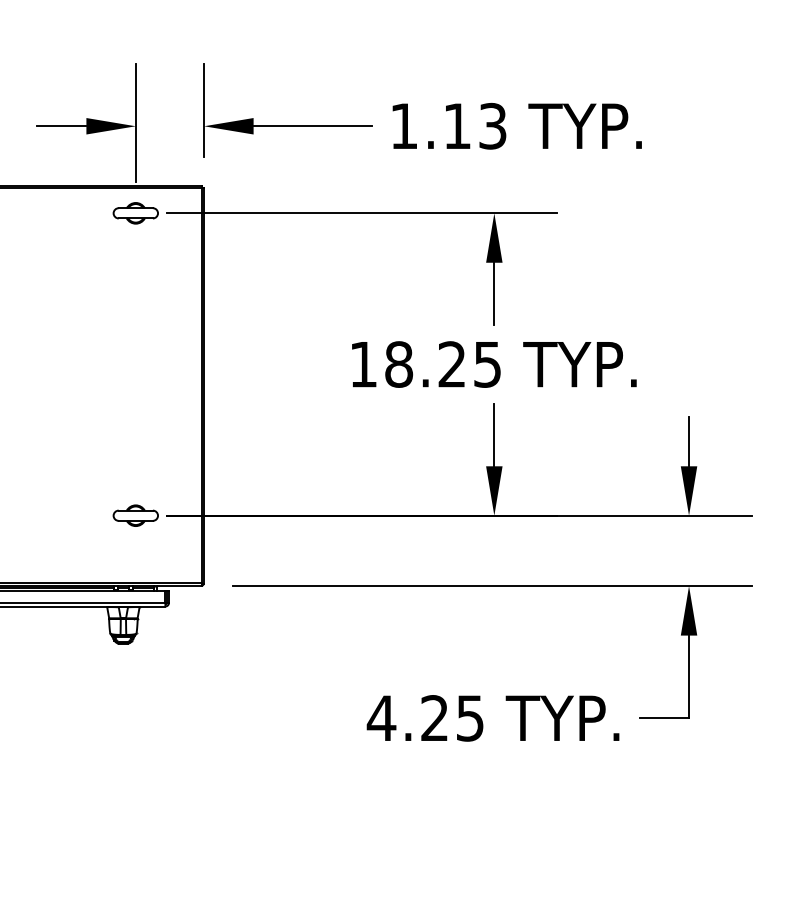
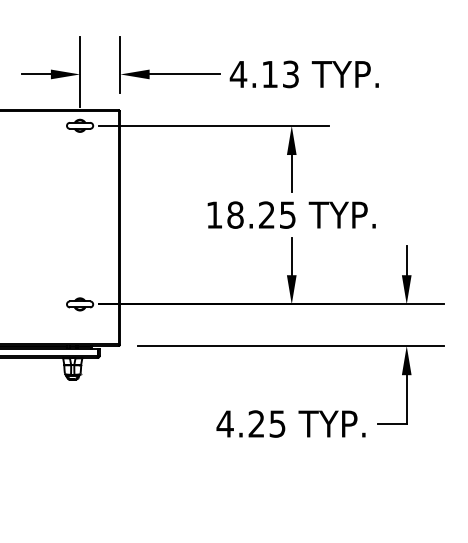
text: (404, 126) -> (238, 74), 1.13 -> 4.13

